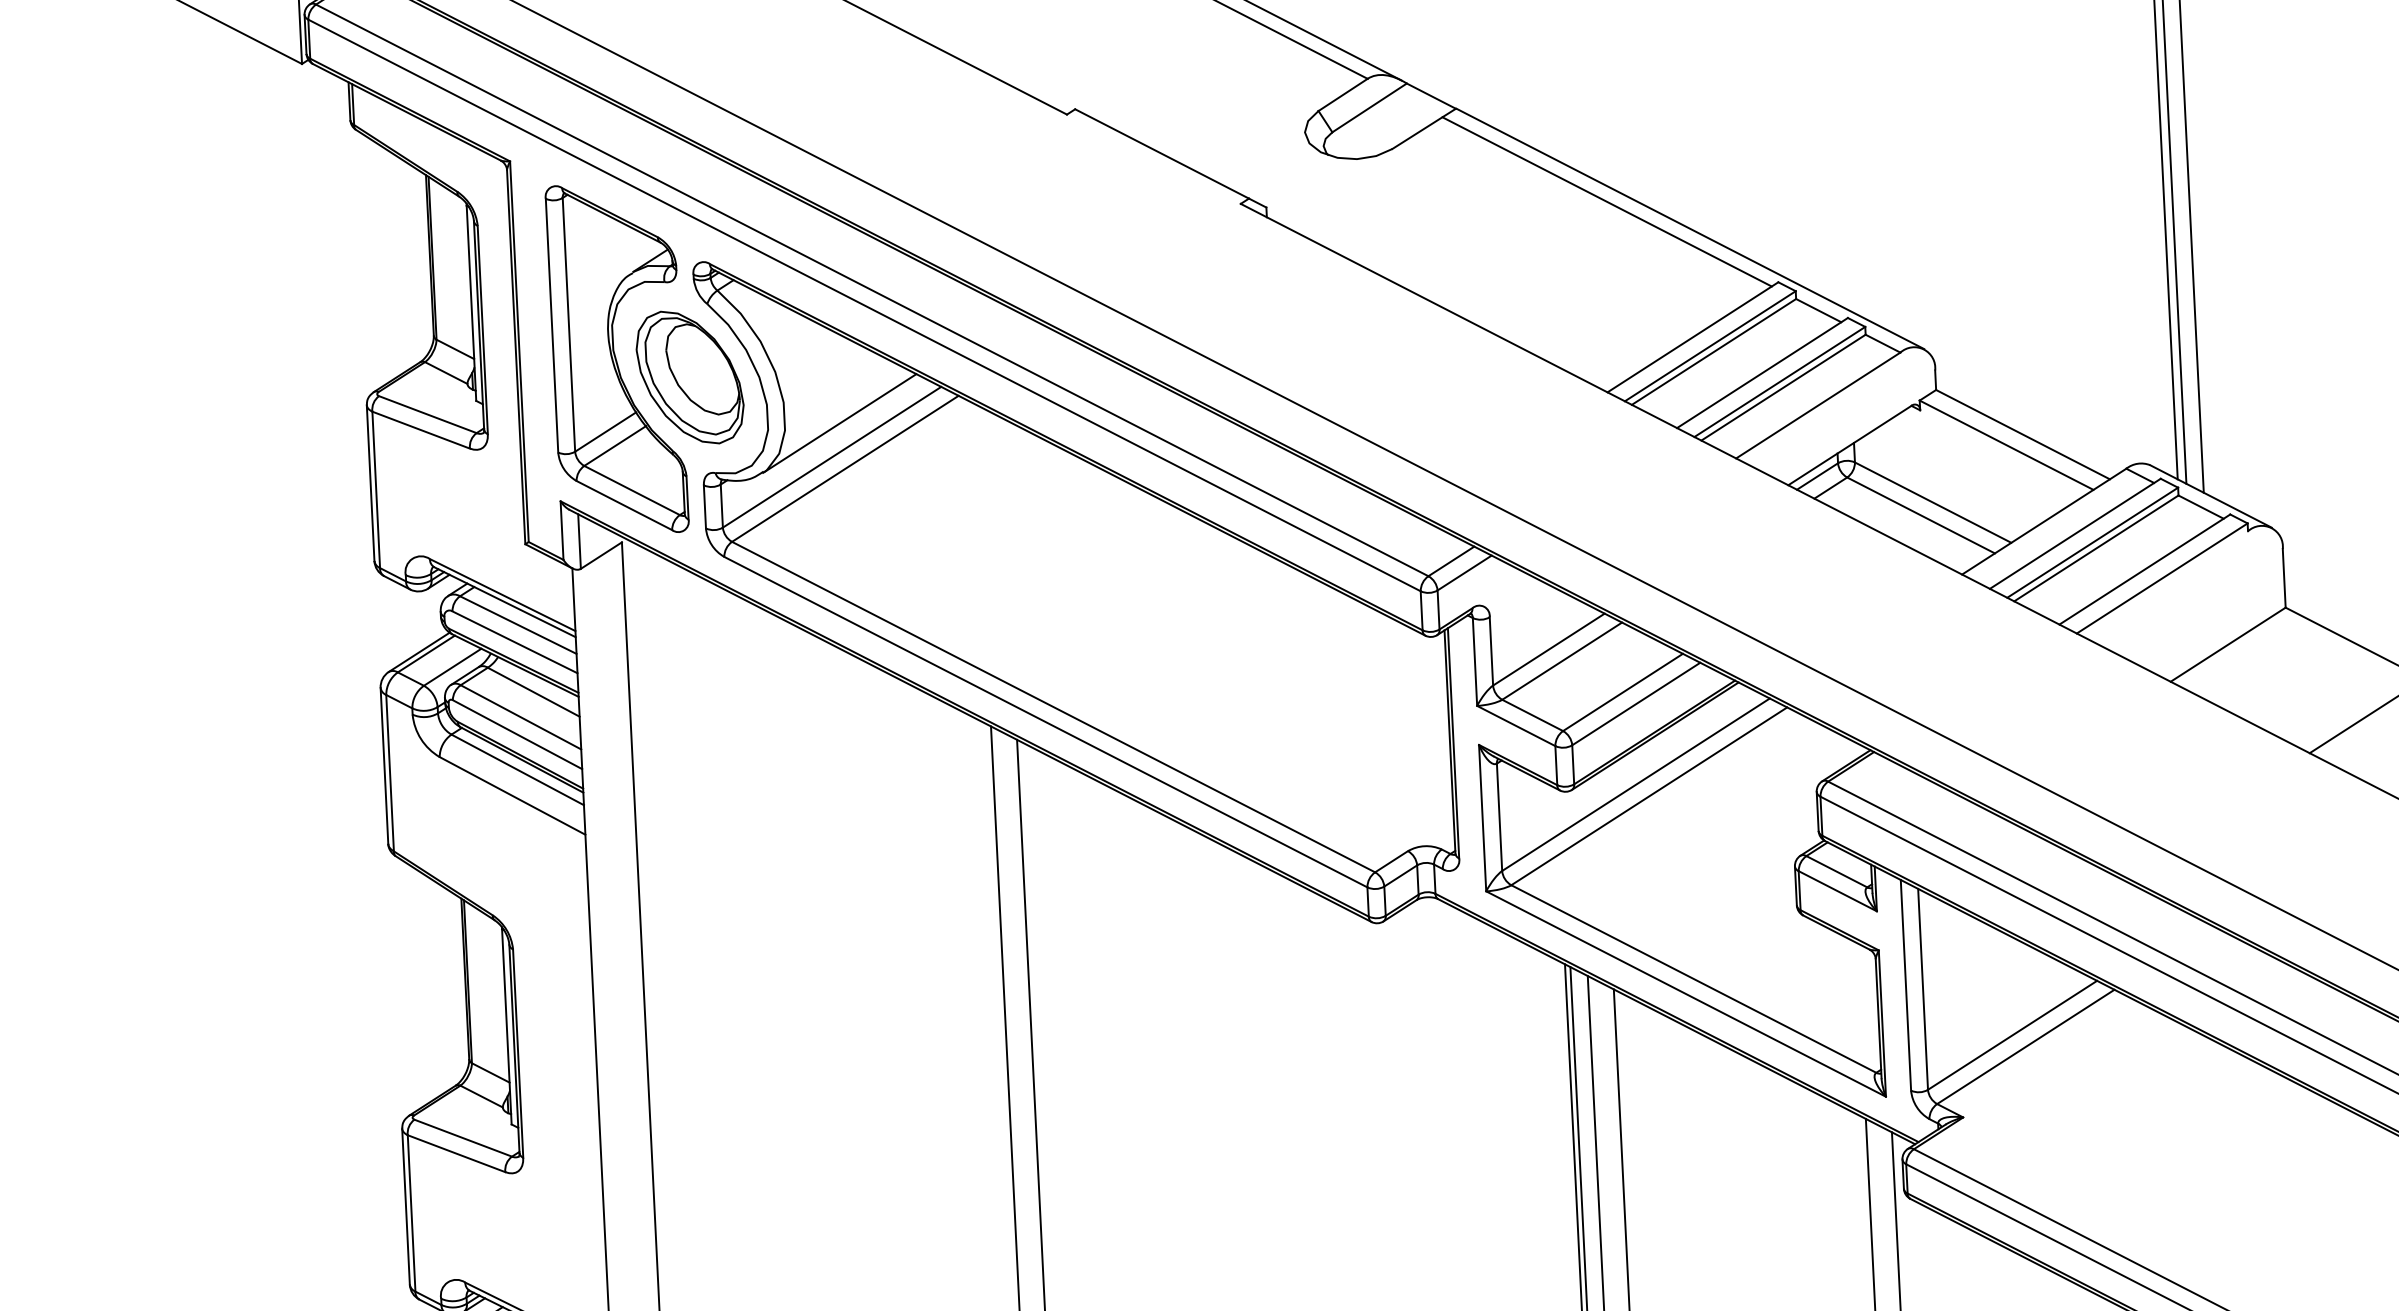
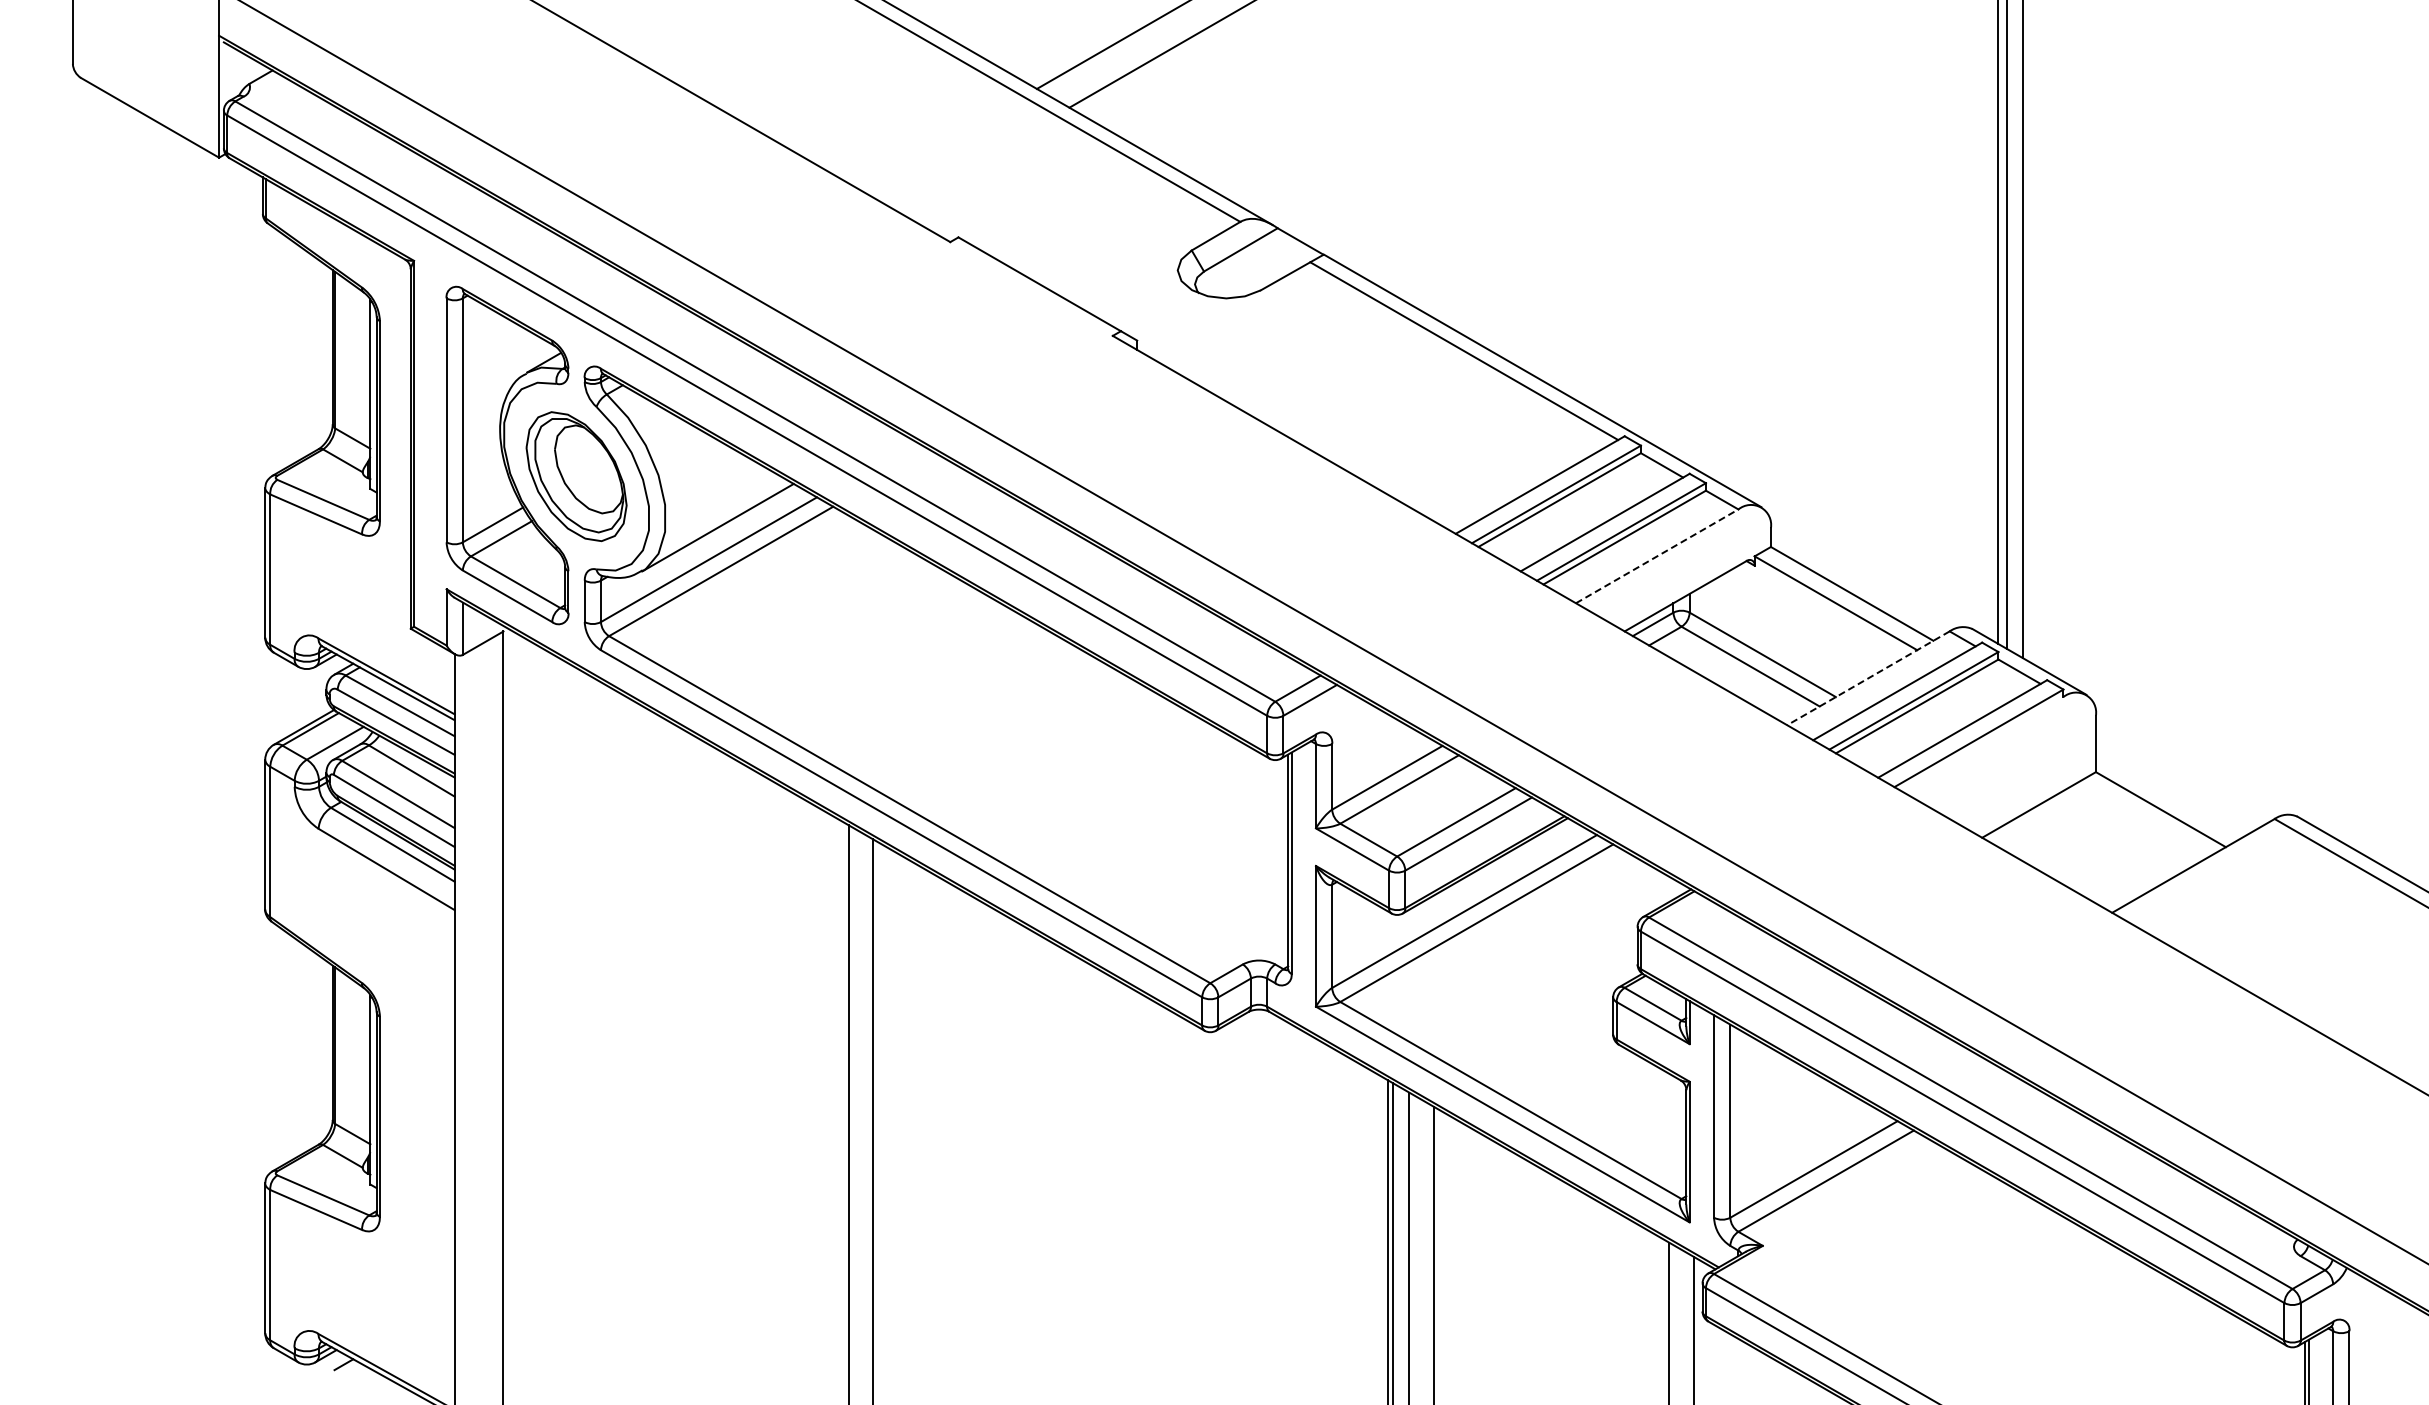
line: (1818, 405) -> (1657, 556), solid -> dashed
line: (2044, 521) -> (1868, 678), solid -> dashed

